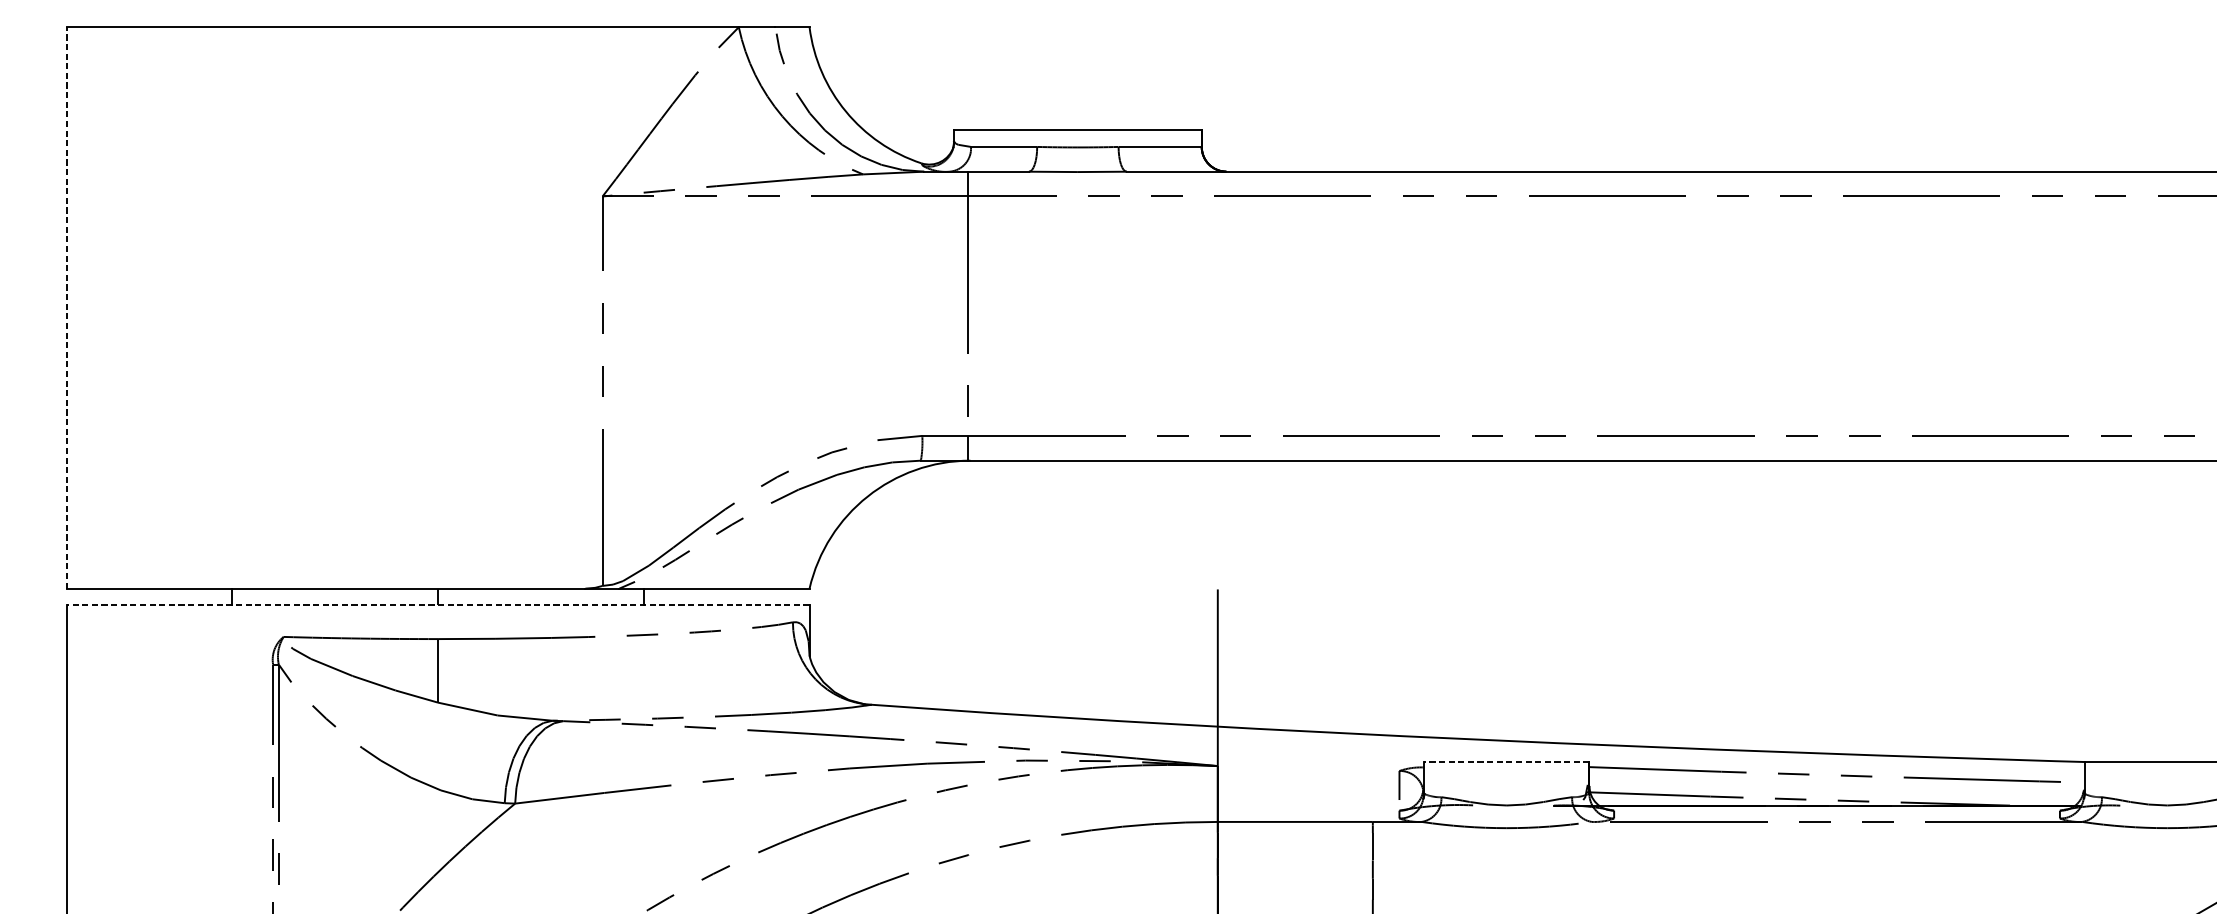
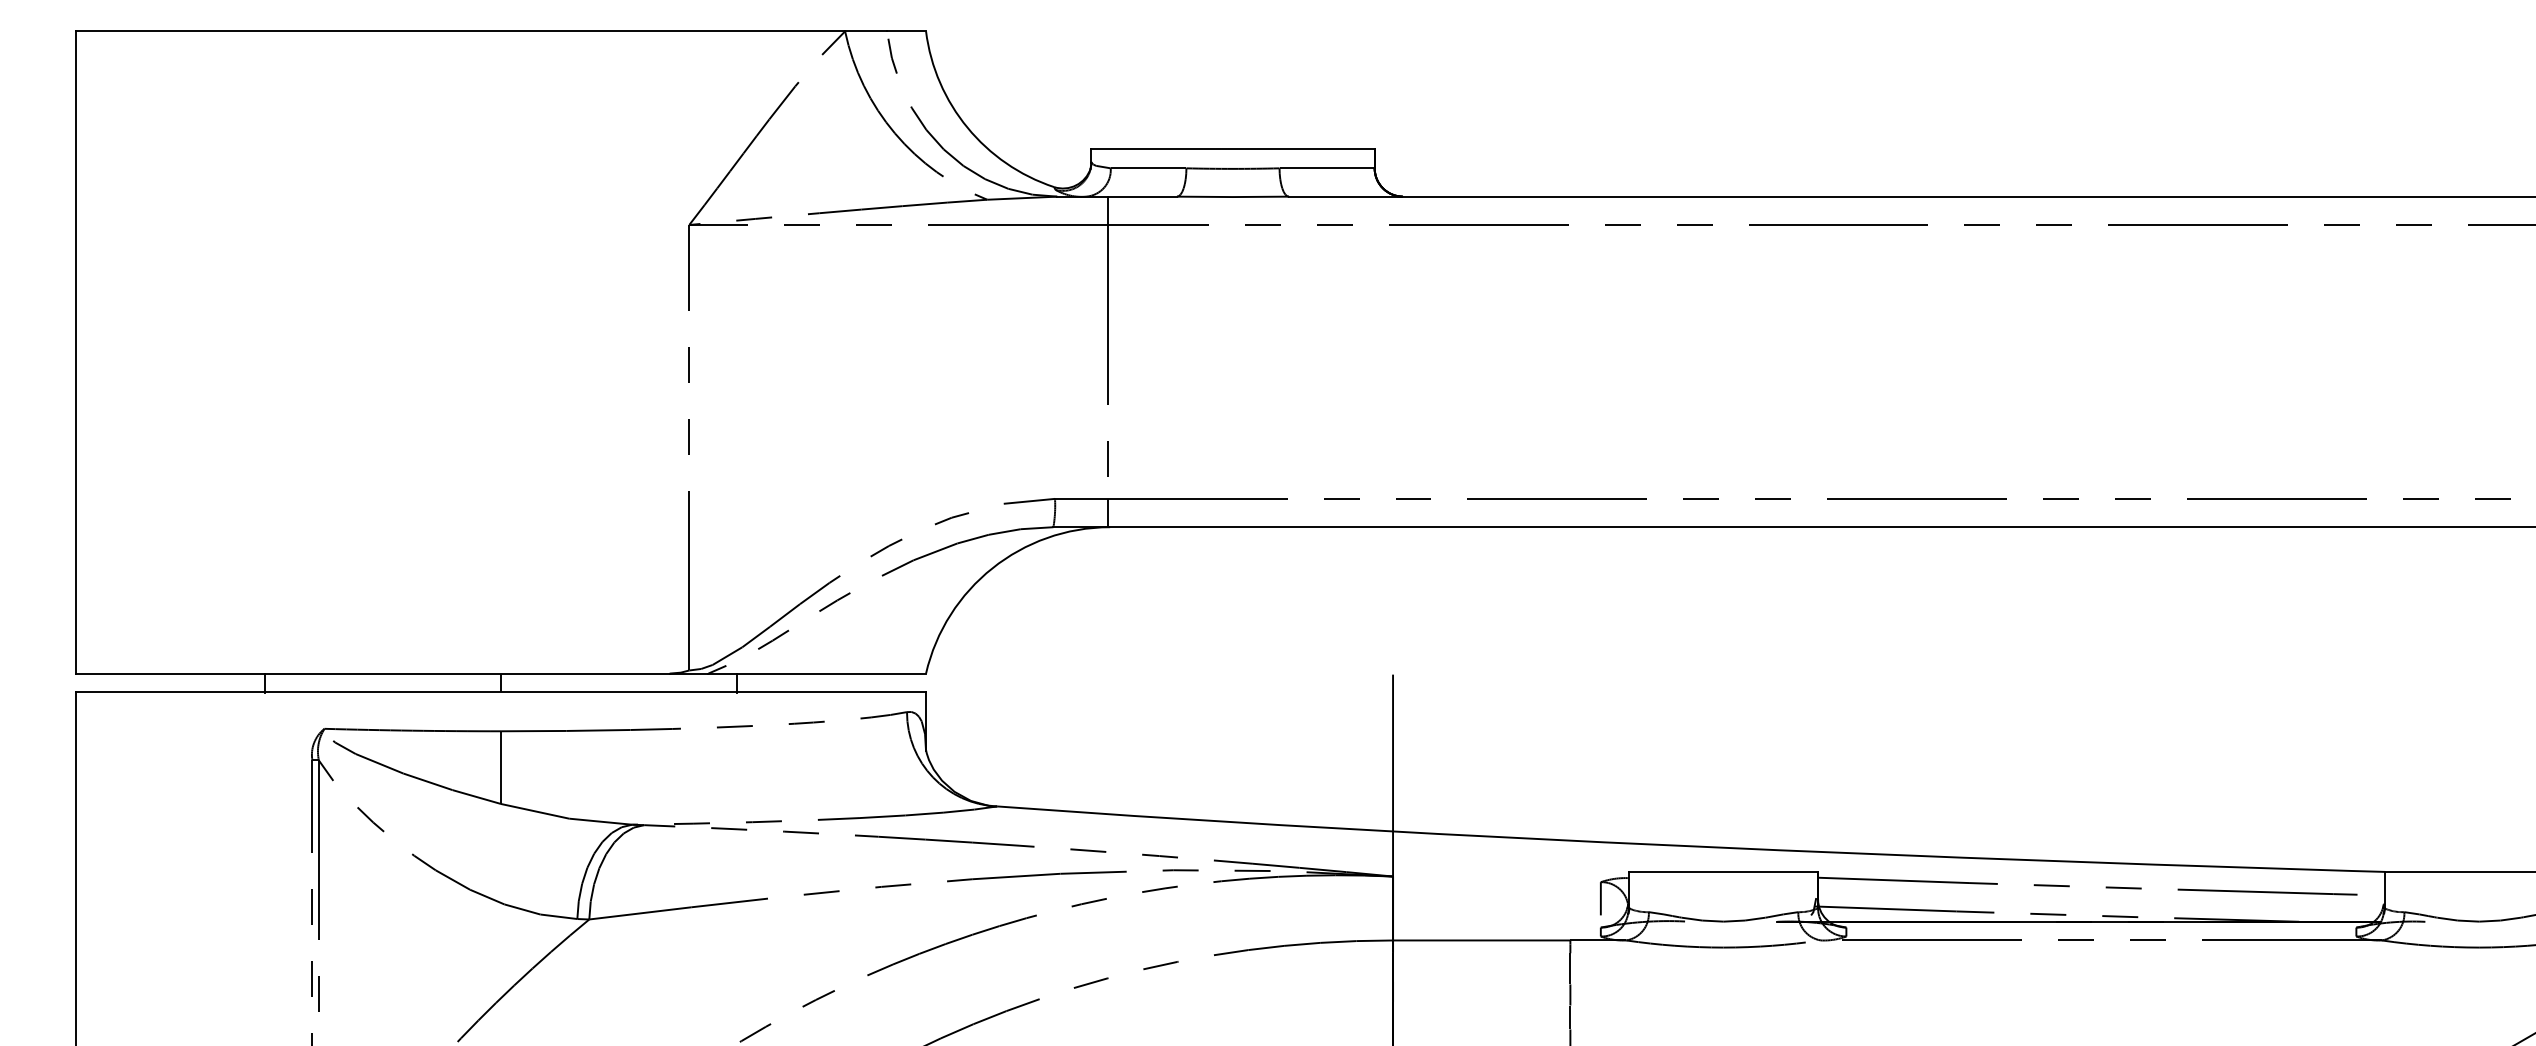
line: (66, 307) -> (76, 351), dashed -> solid
line: (438, 605) -> (501, 692), dashed -> solid
line: (1506, 761) -> (1723, 871), dashed -> solid

